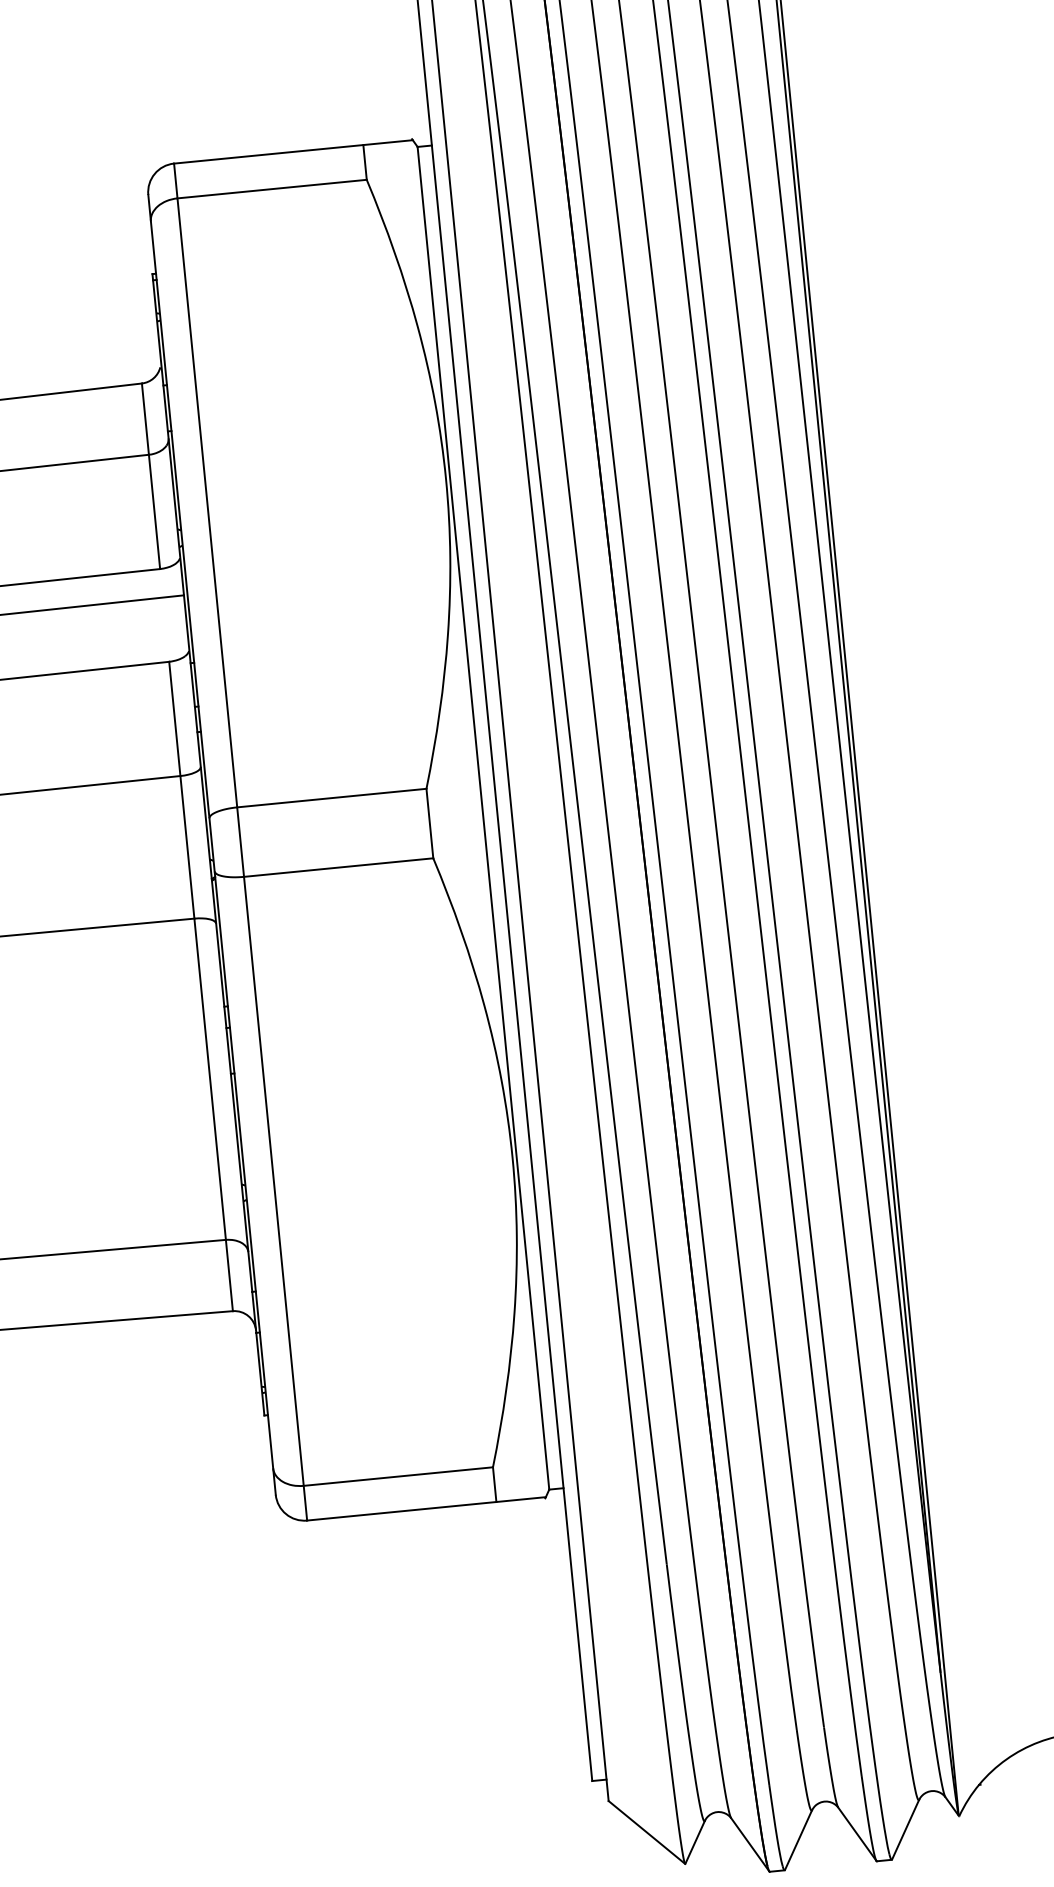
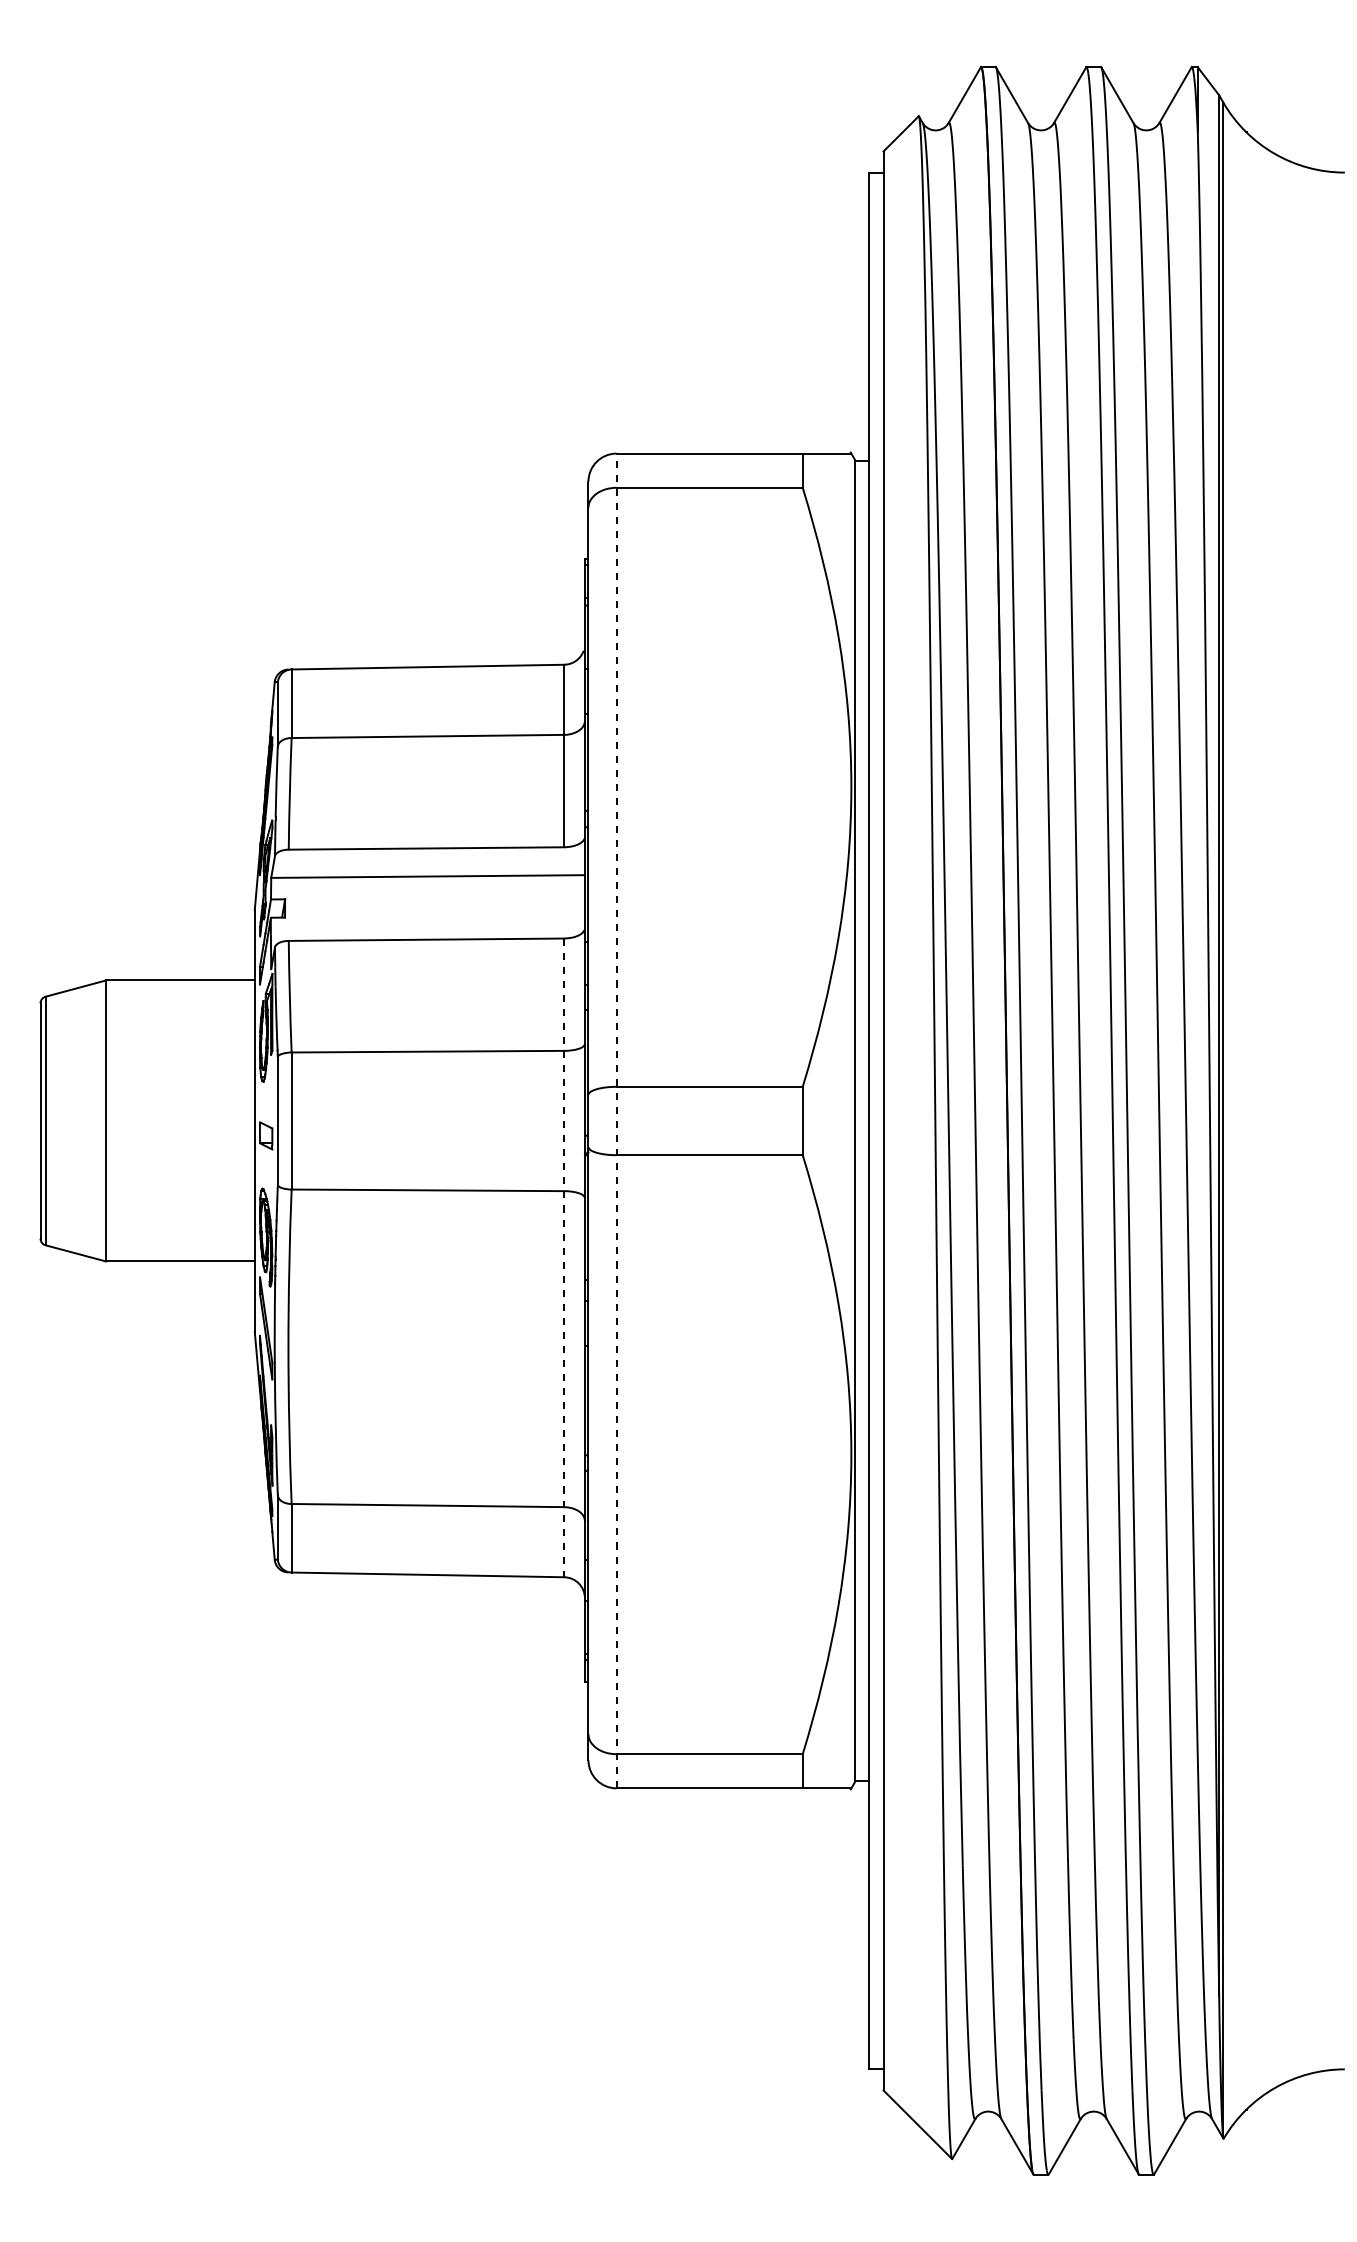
line: (240, 841) -> (616, 1120), solid -> dashed
line: (201, 987) -> (564, 1258), solid -> dashed

